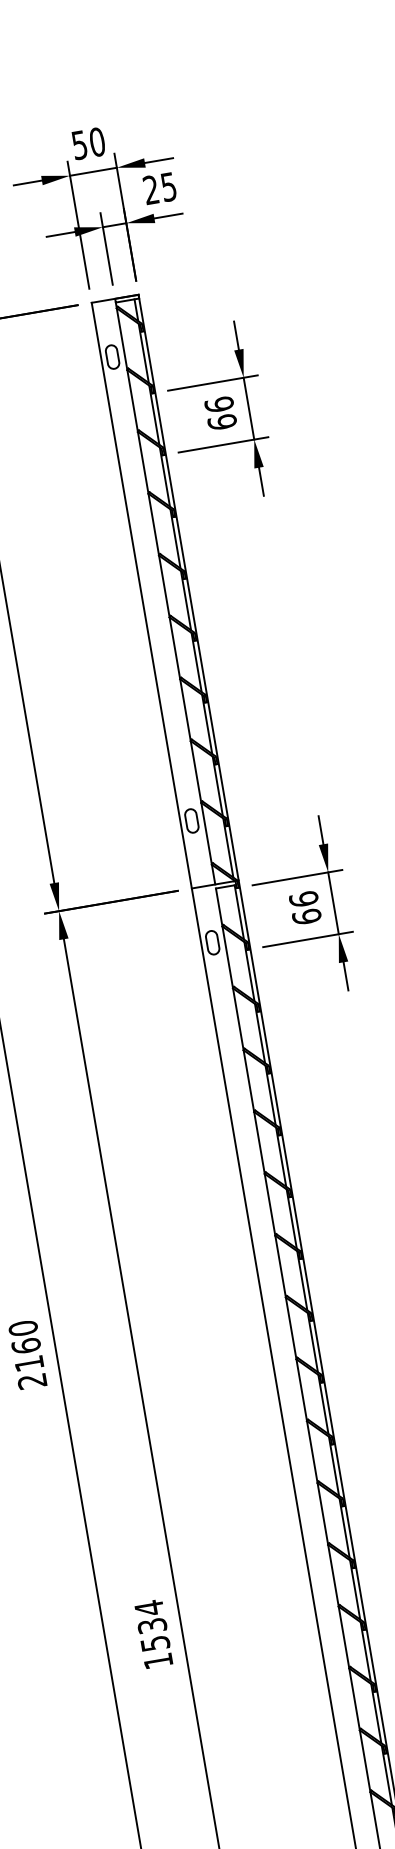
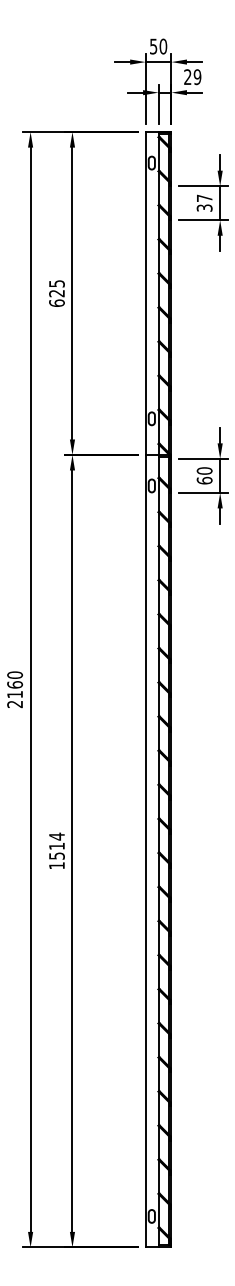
text: (168, 185) -> (197, 76), 25 -> 29
text: (220, 412) -> (204, 202), 66 -> 37
text: (303, 898) -> (204, 470), 66 -> 60
text: (151, 1624) -> (56, 845), 1534 -> 1514

